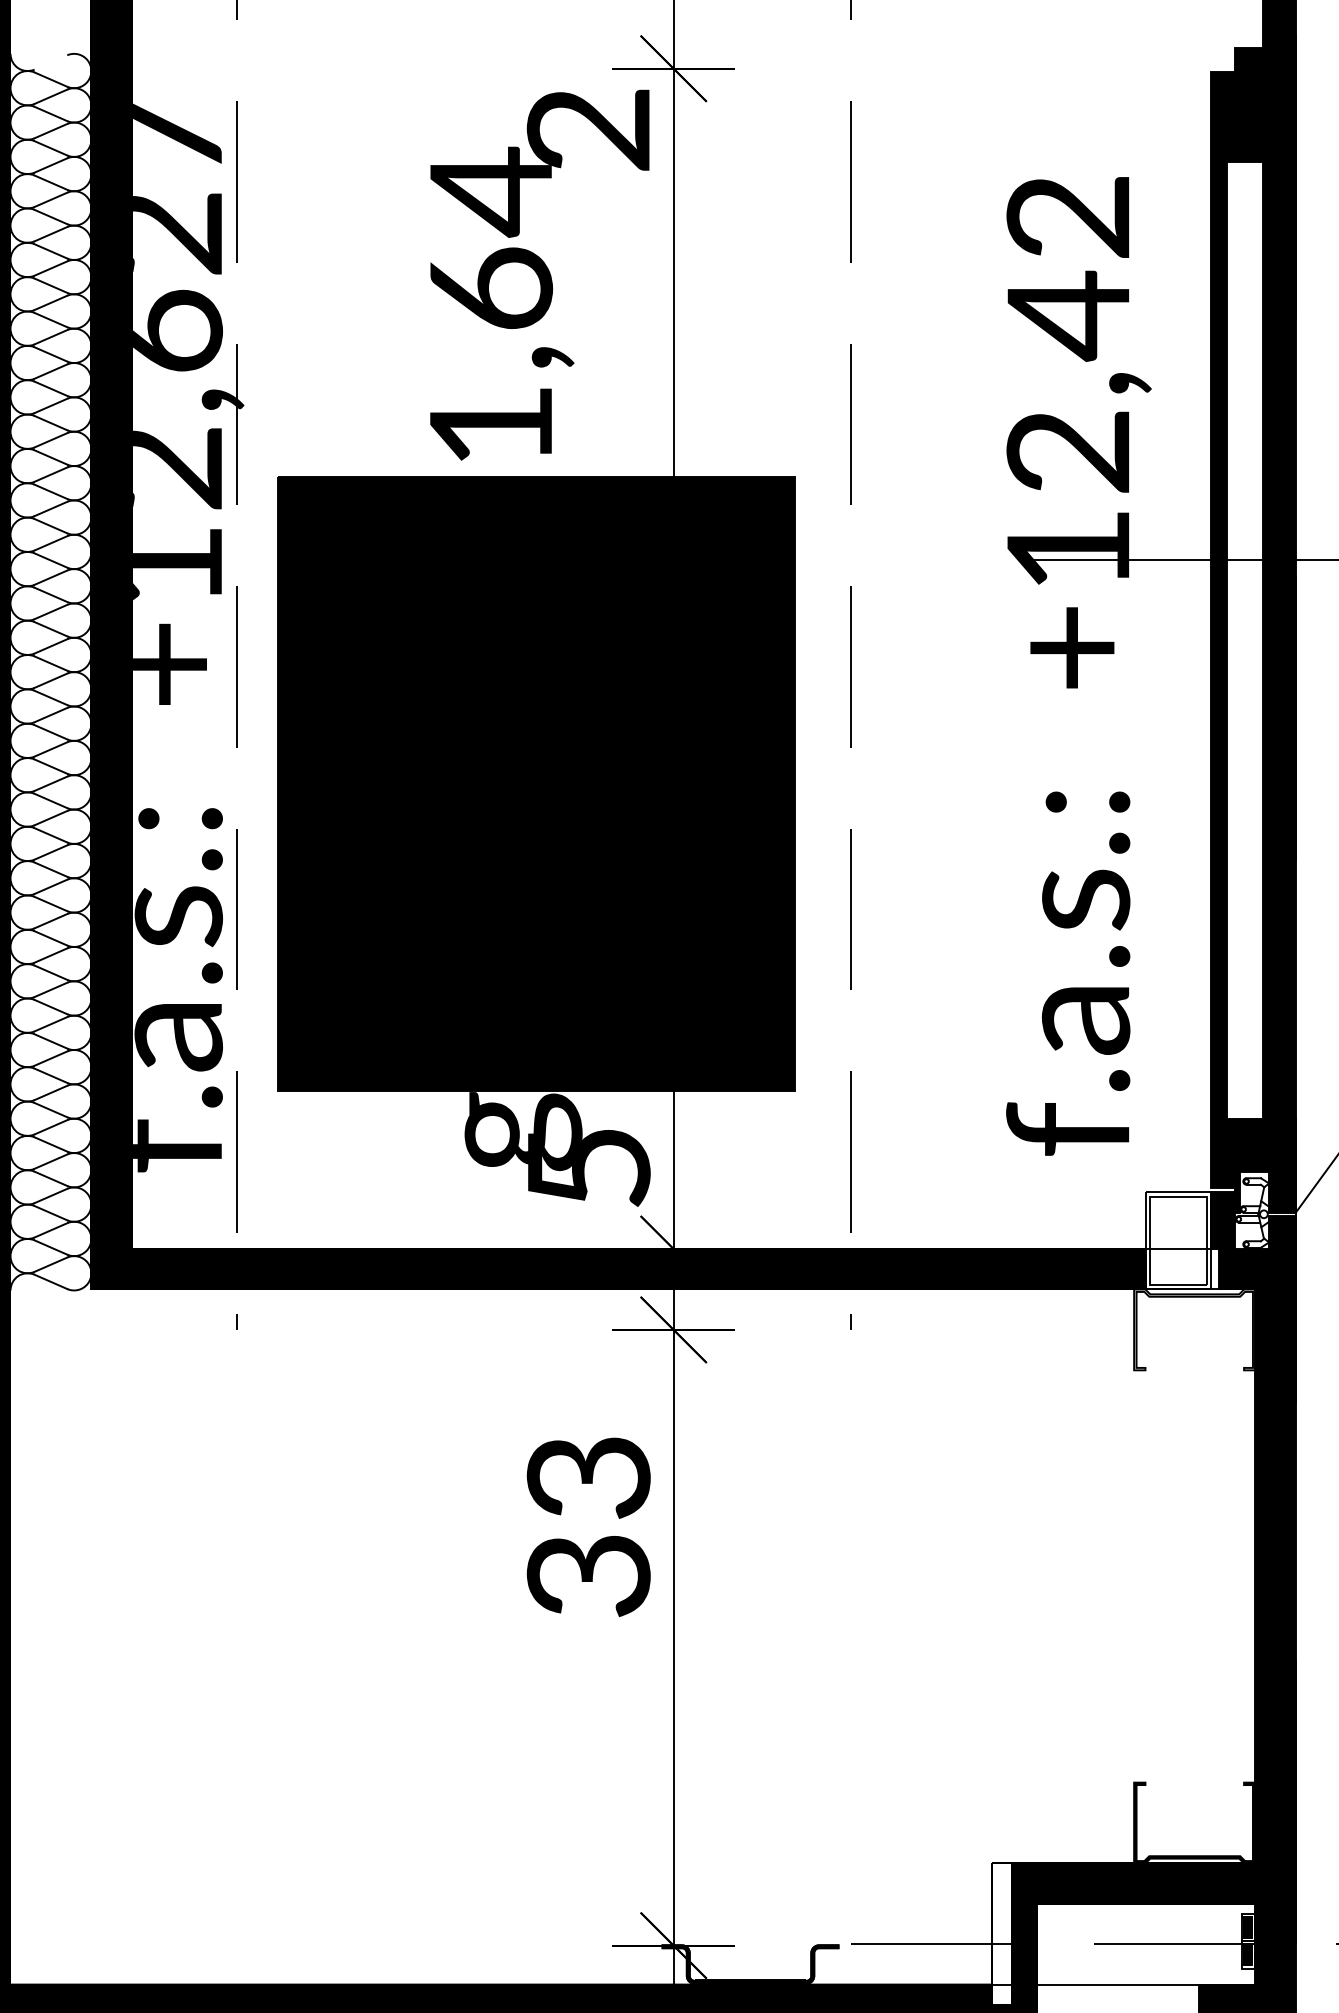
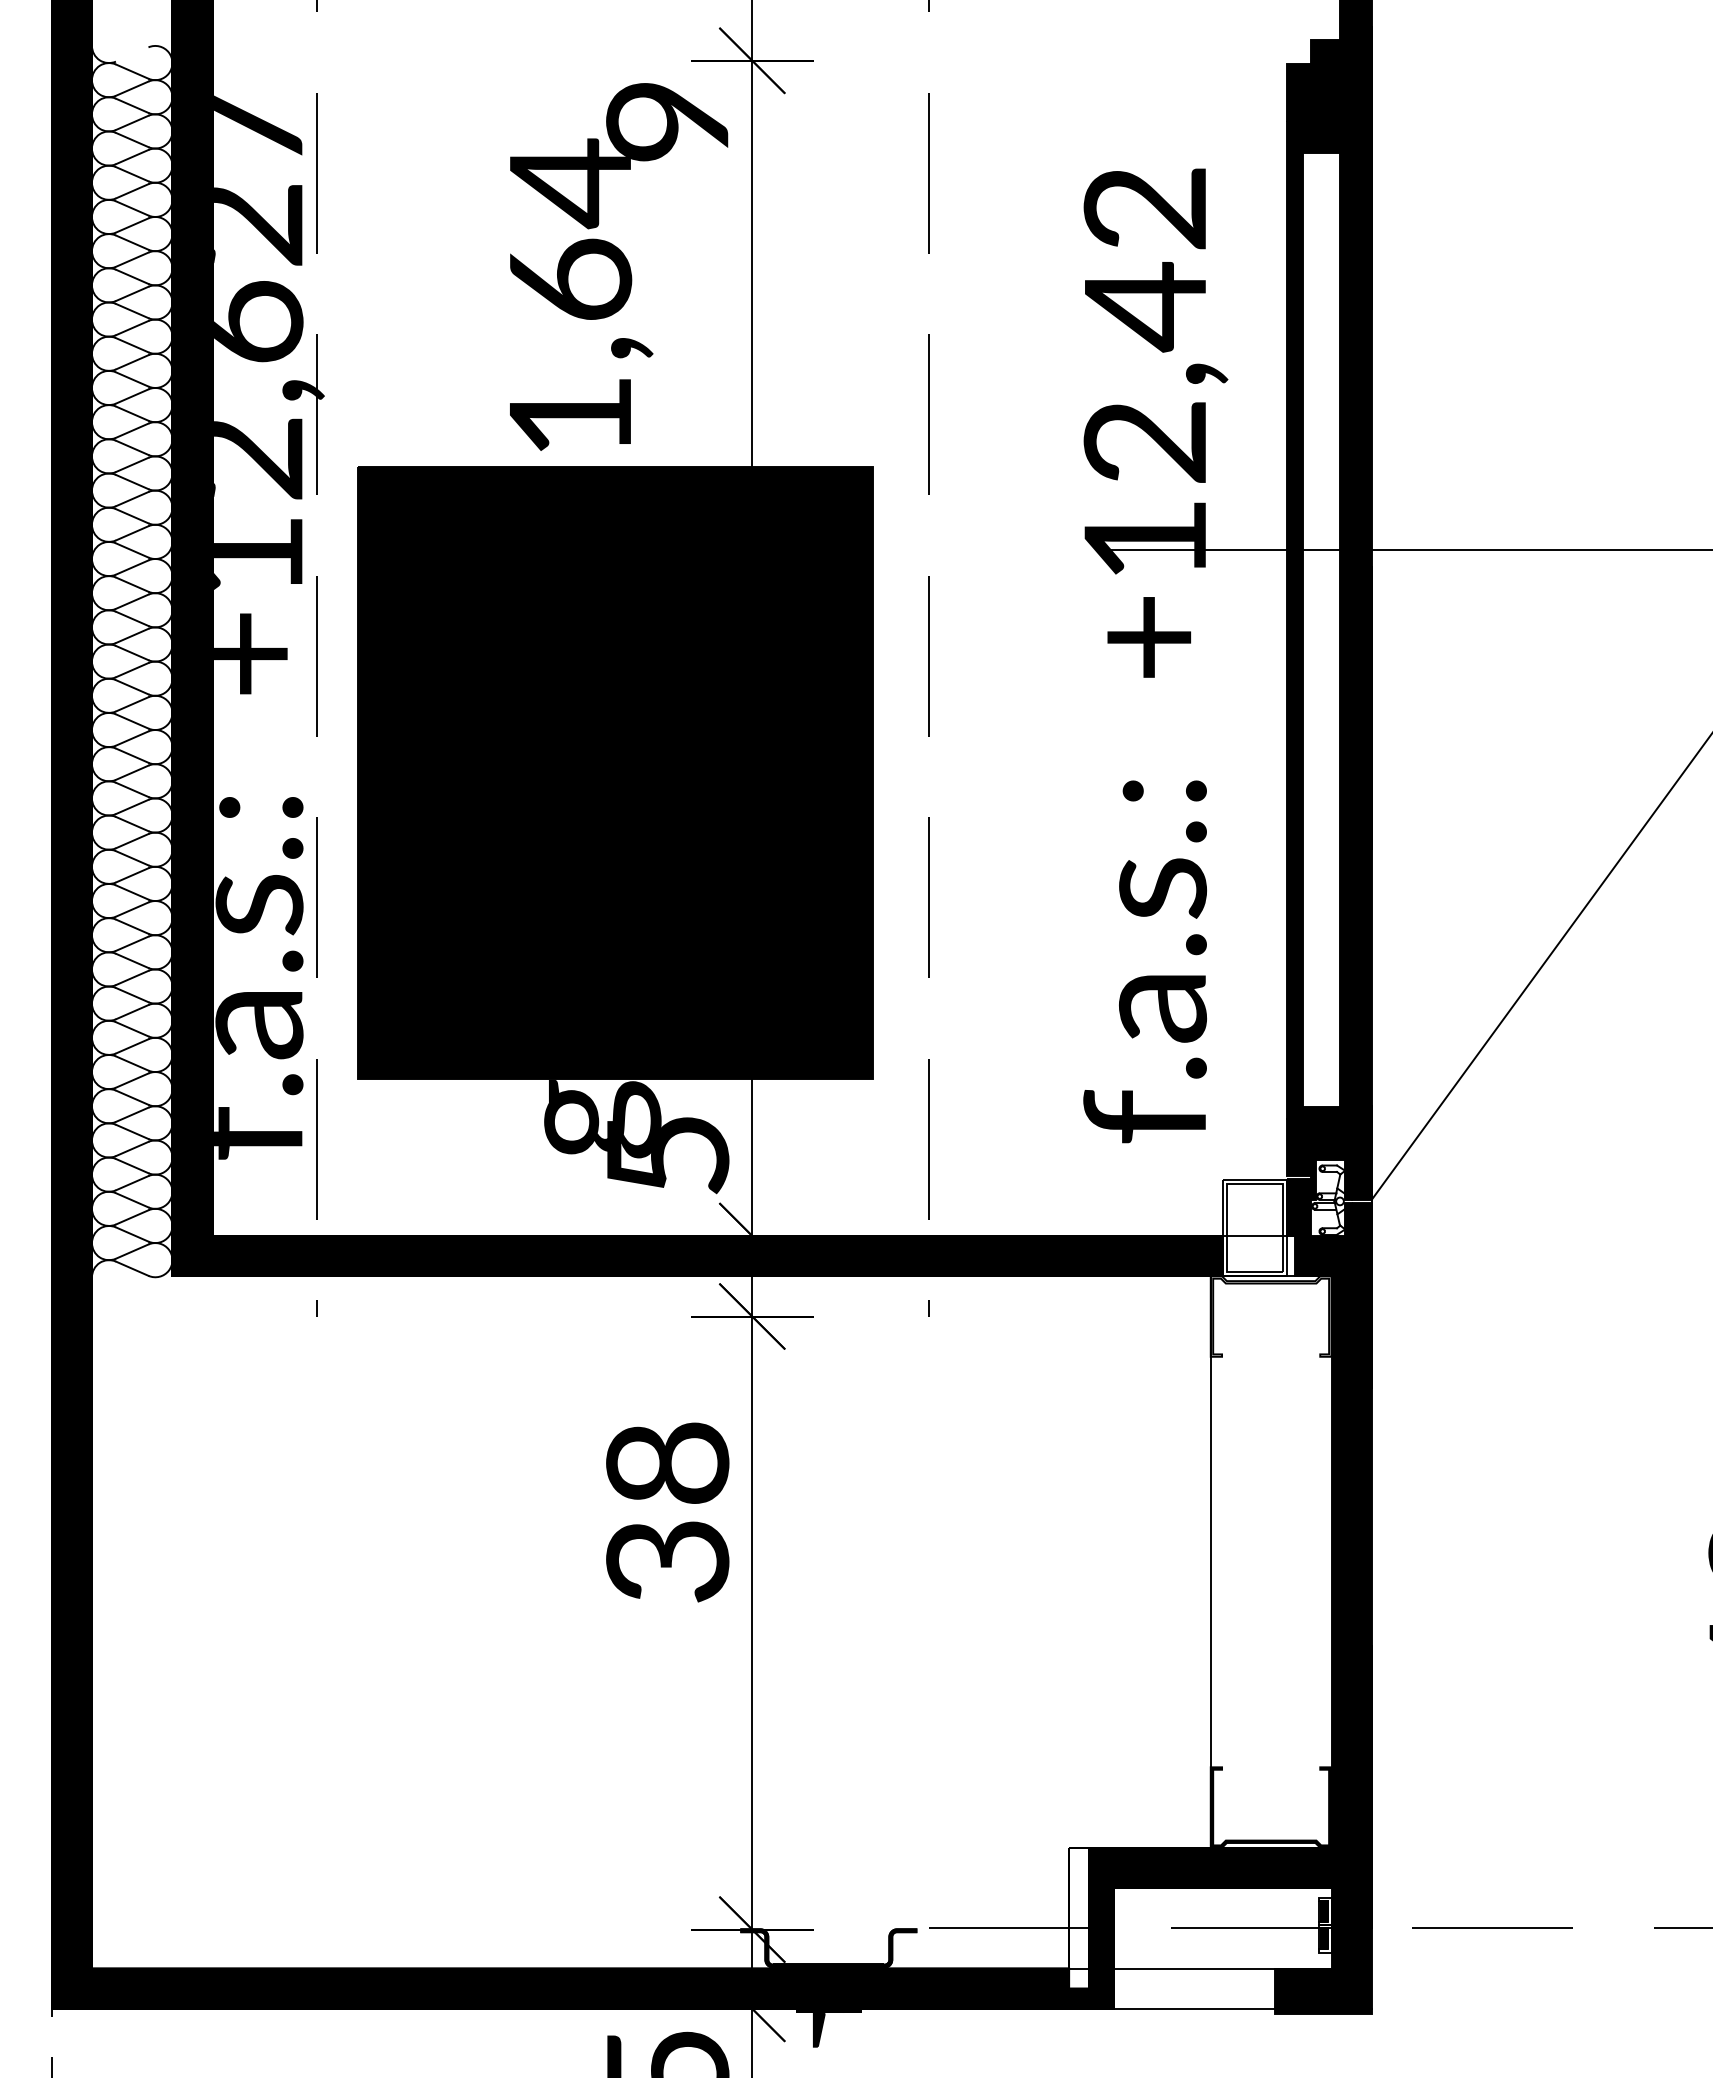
text: (588, 129) -> (667, 121), 2 -> 9
text: (588, 1477) -> (667, 1463), 33 -> 38
line: (1133, 1535) -> (1210, 1521), added

